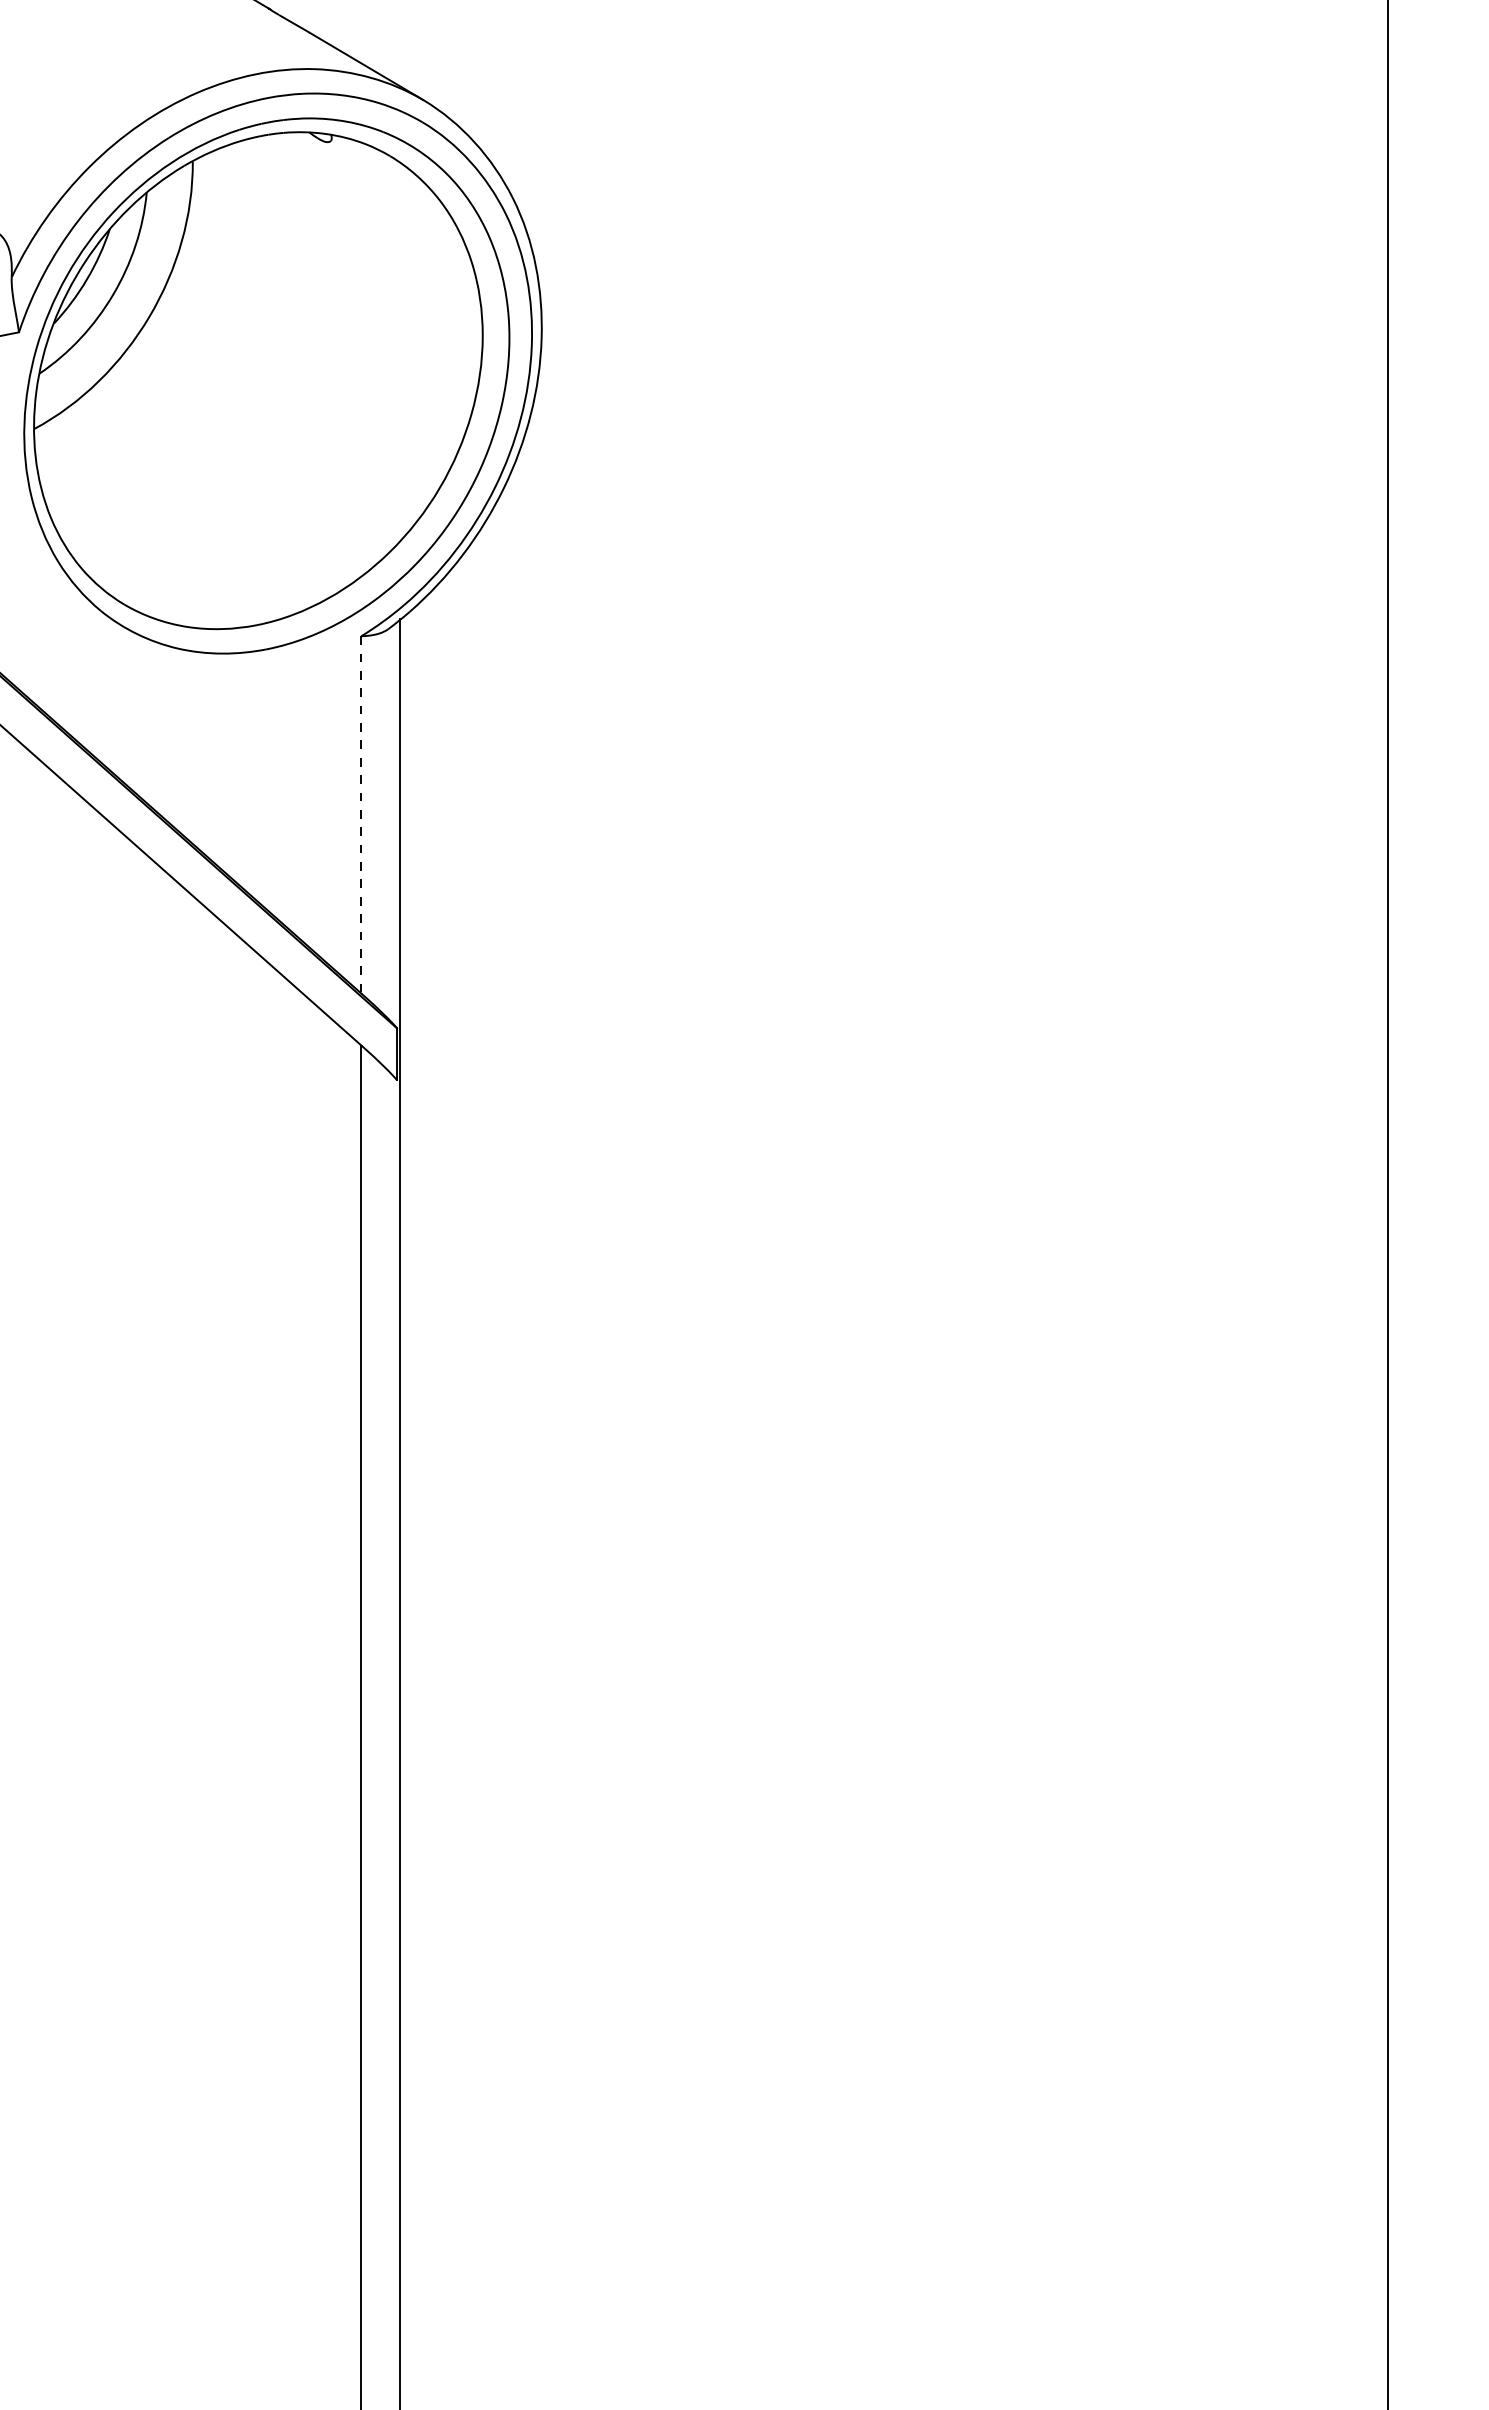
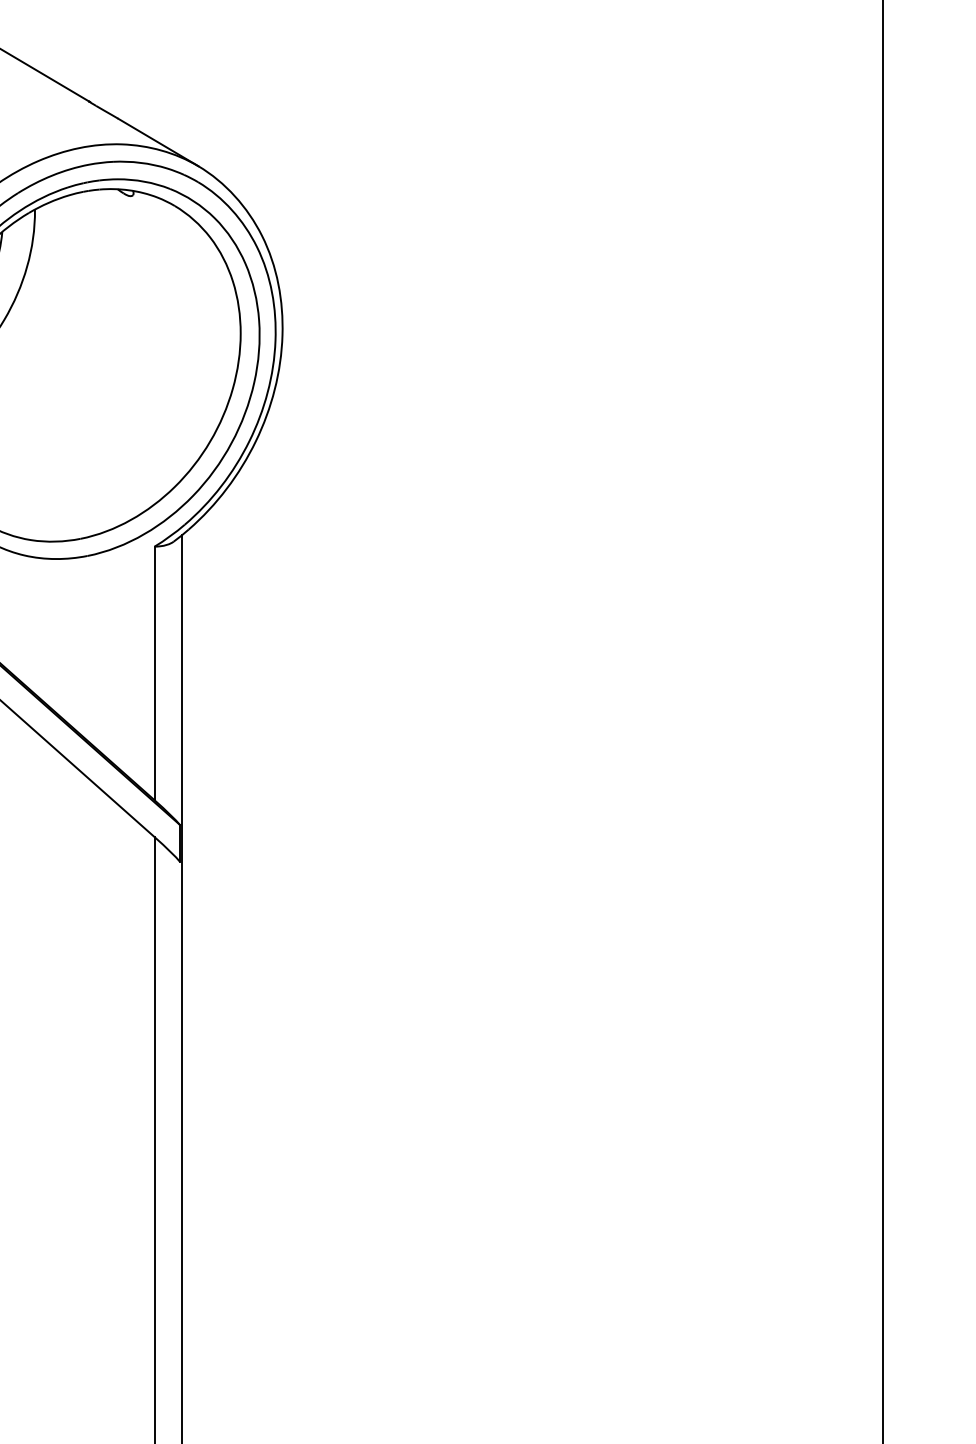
line: (361, 814) -> (154, 673), dashed -> solid

